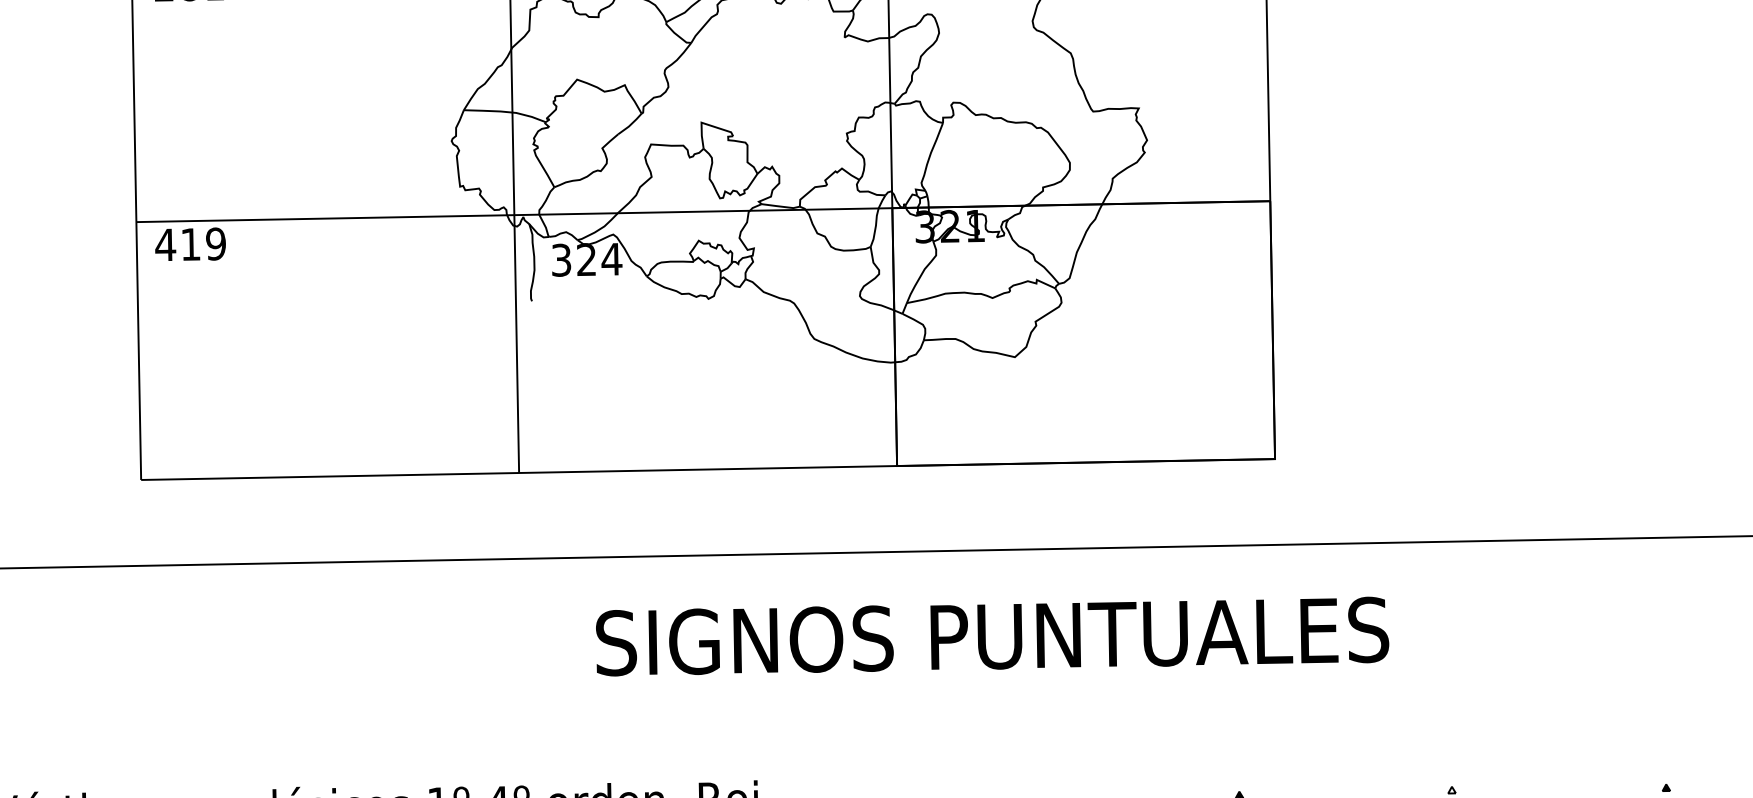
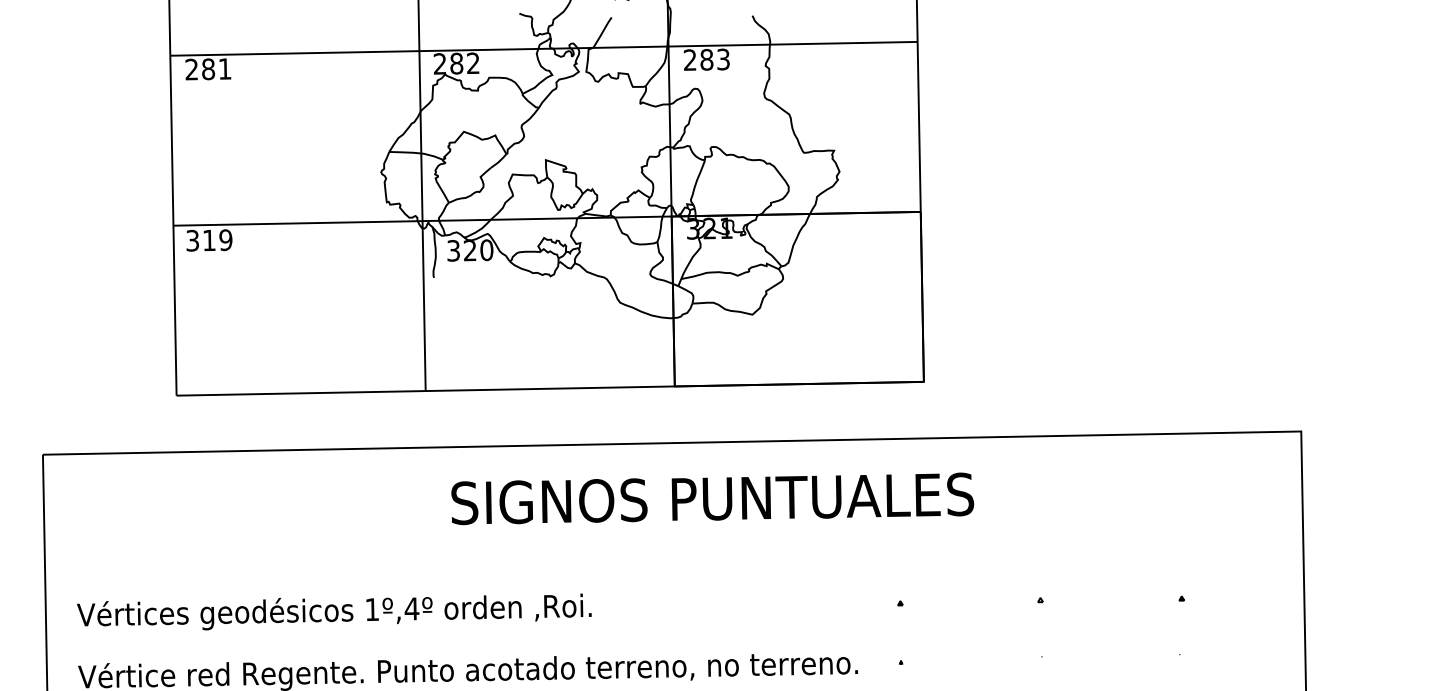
text: (165, 244) -> (192, 240), 419 -> 319
text: (611, 259) -> (486, 250), 324 -> 320
text: (992, 636) -> (712, 498), moved

